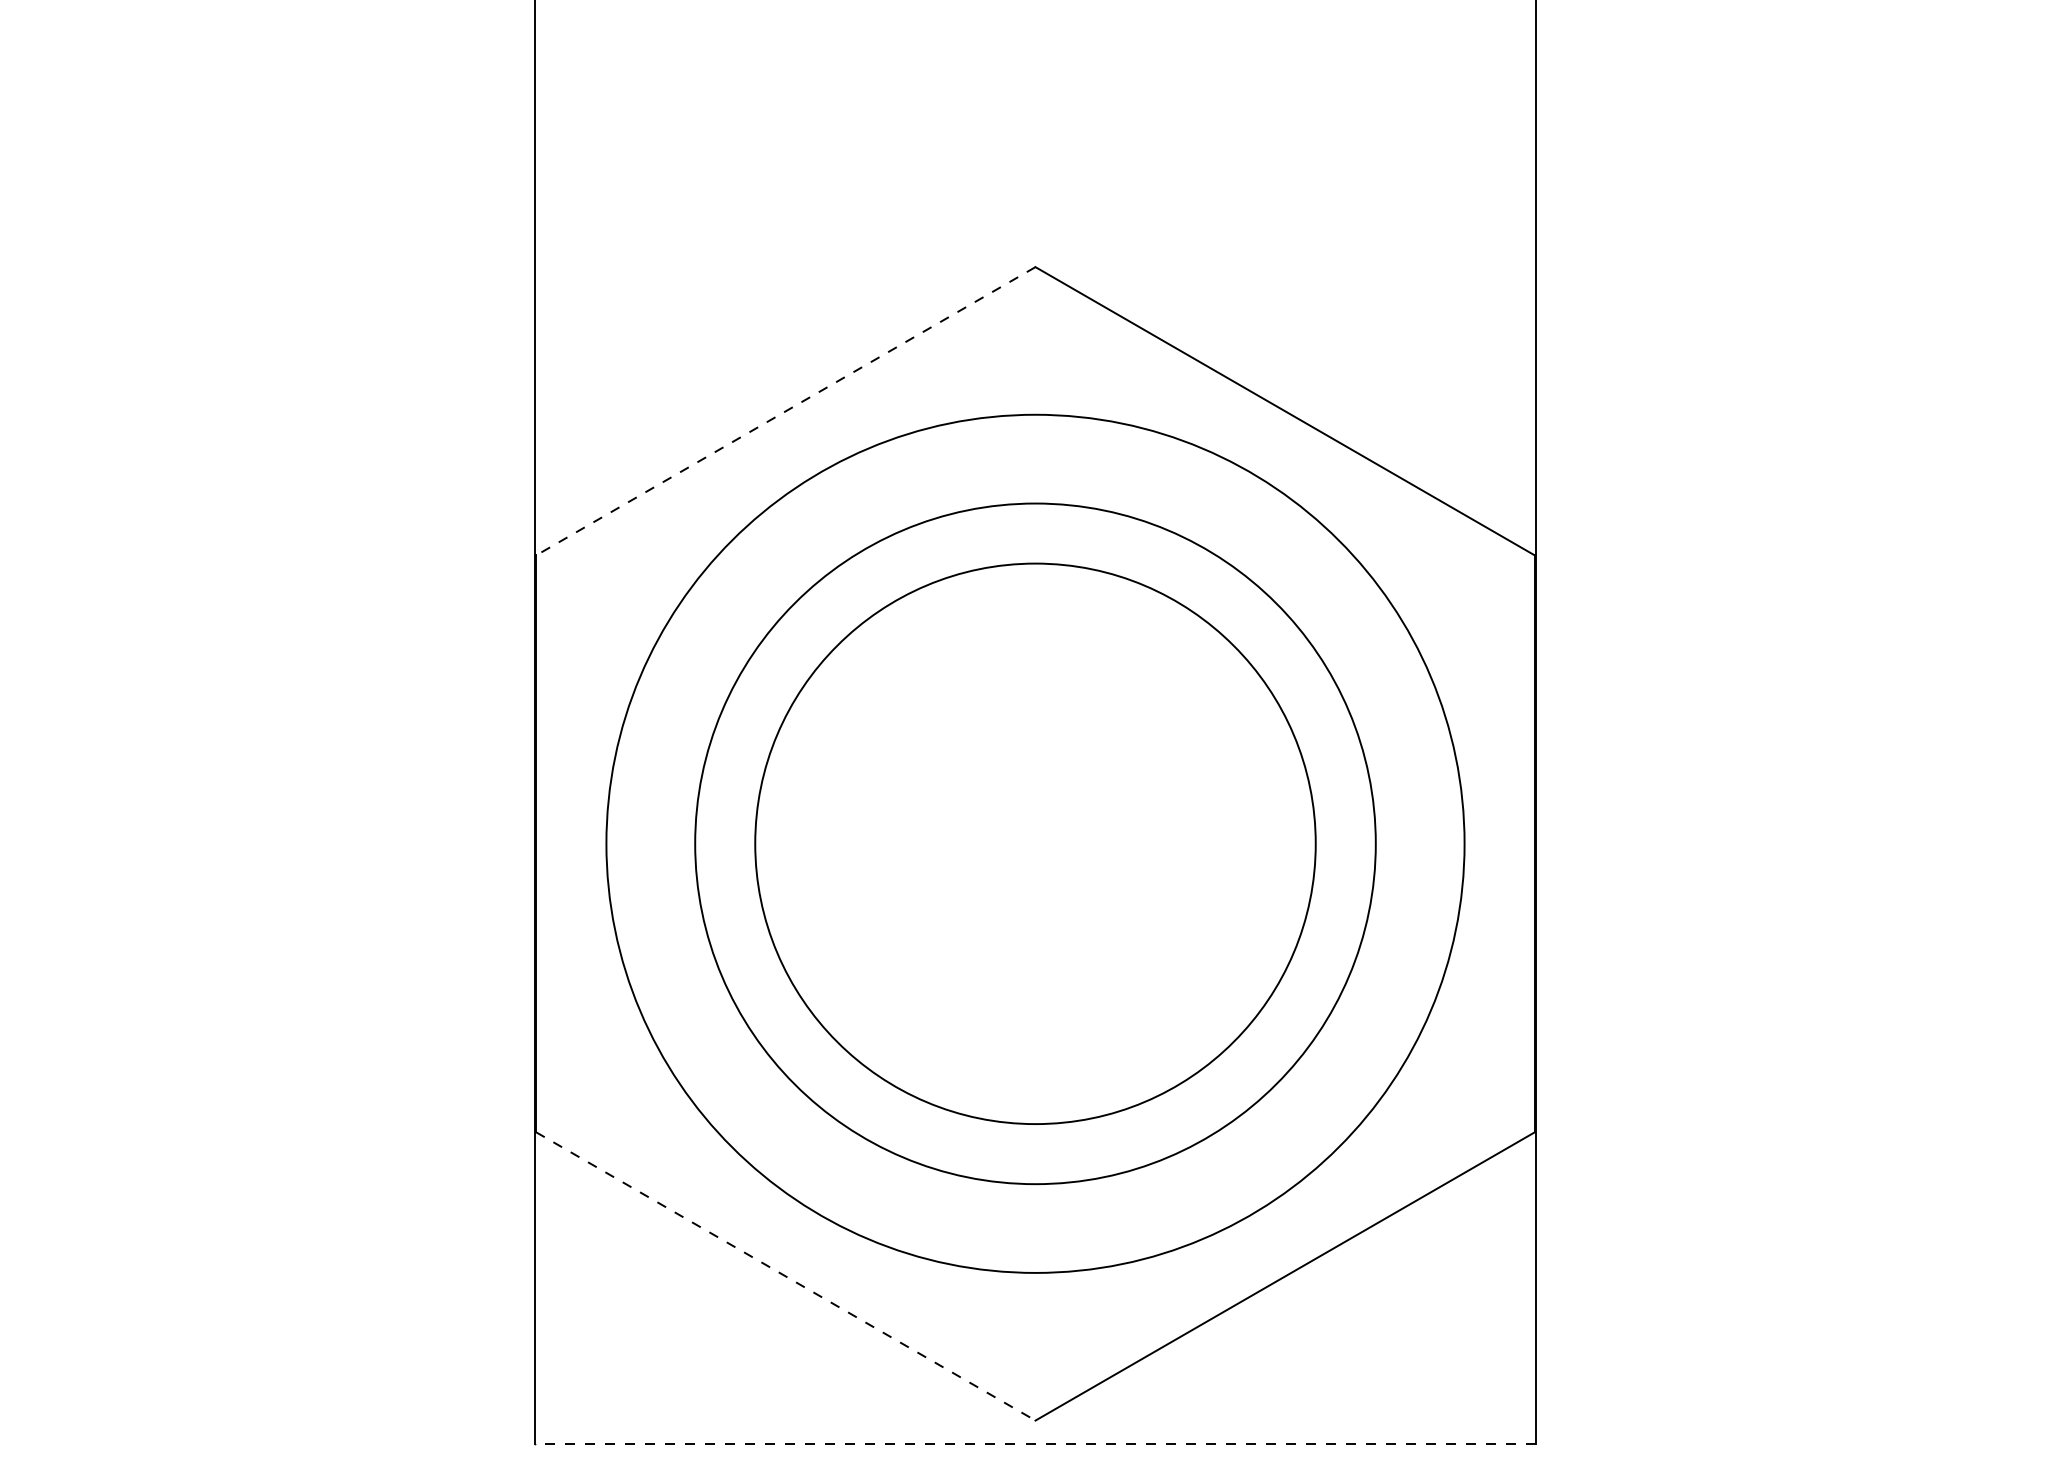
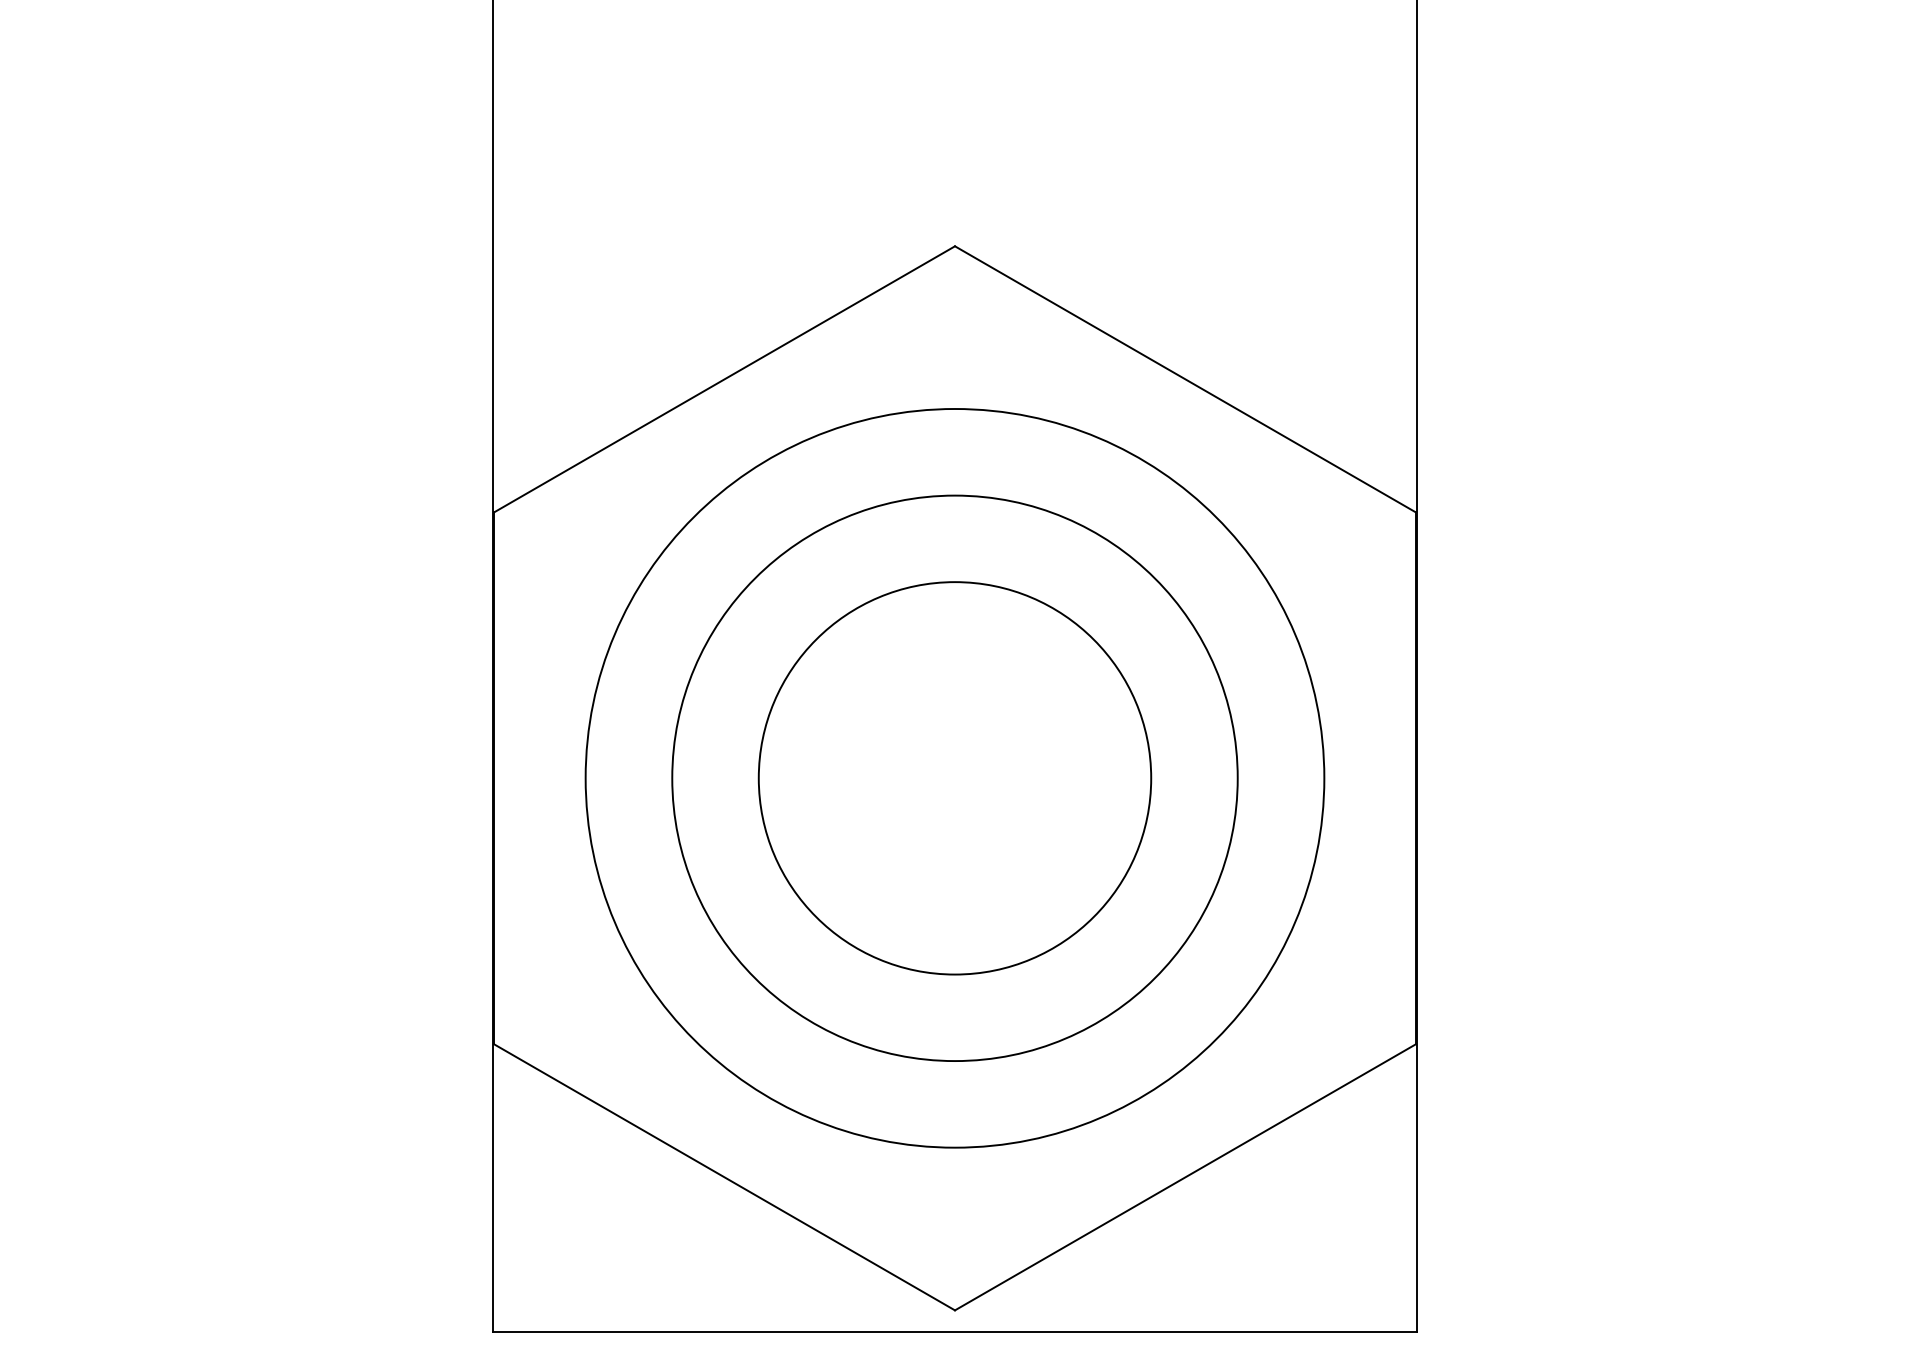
line: (785, 411) -> (724, 379), dashed -> solid
circle: (1034, 844) -> (954, 778), size x0.62
circle: (1034, 844) -> (954, 778), size x0.71
circle: (1034, 844) -> (954, 778), size x1.43
line: (786, 1276) -> (725, 1177), dashed -> solid
line: (1036, 1444) -> (955, 1332), dashed -> solid

